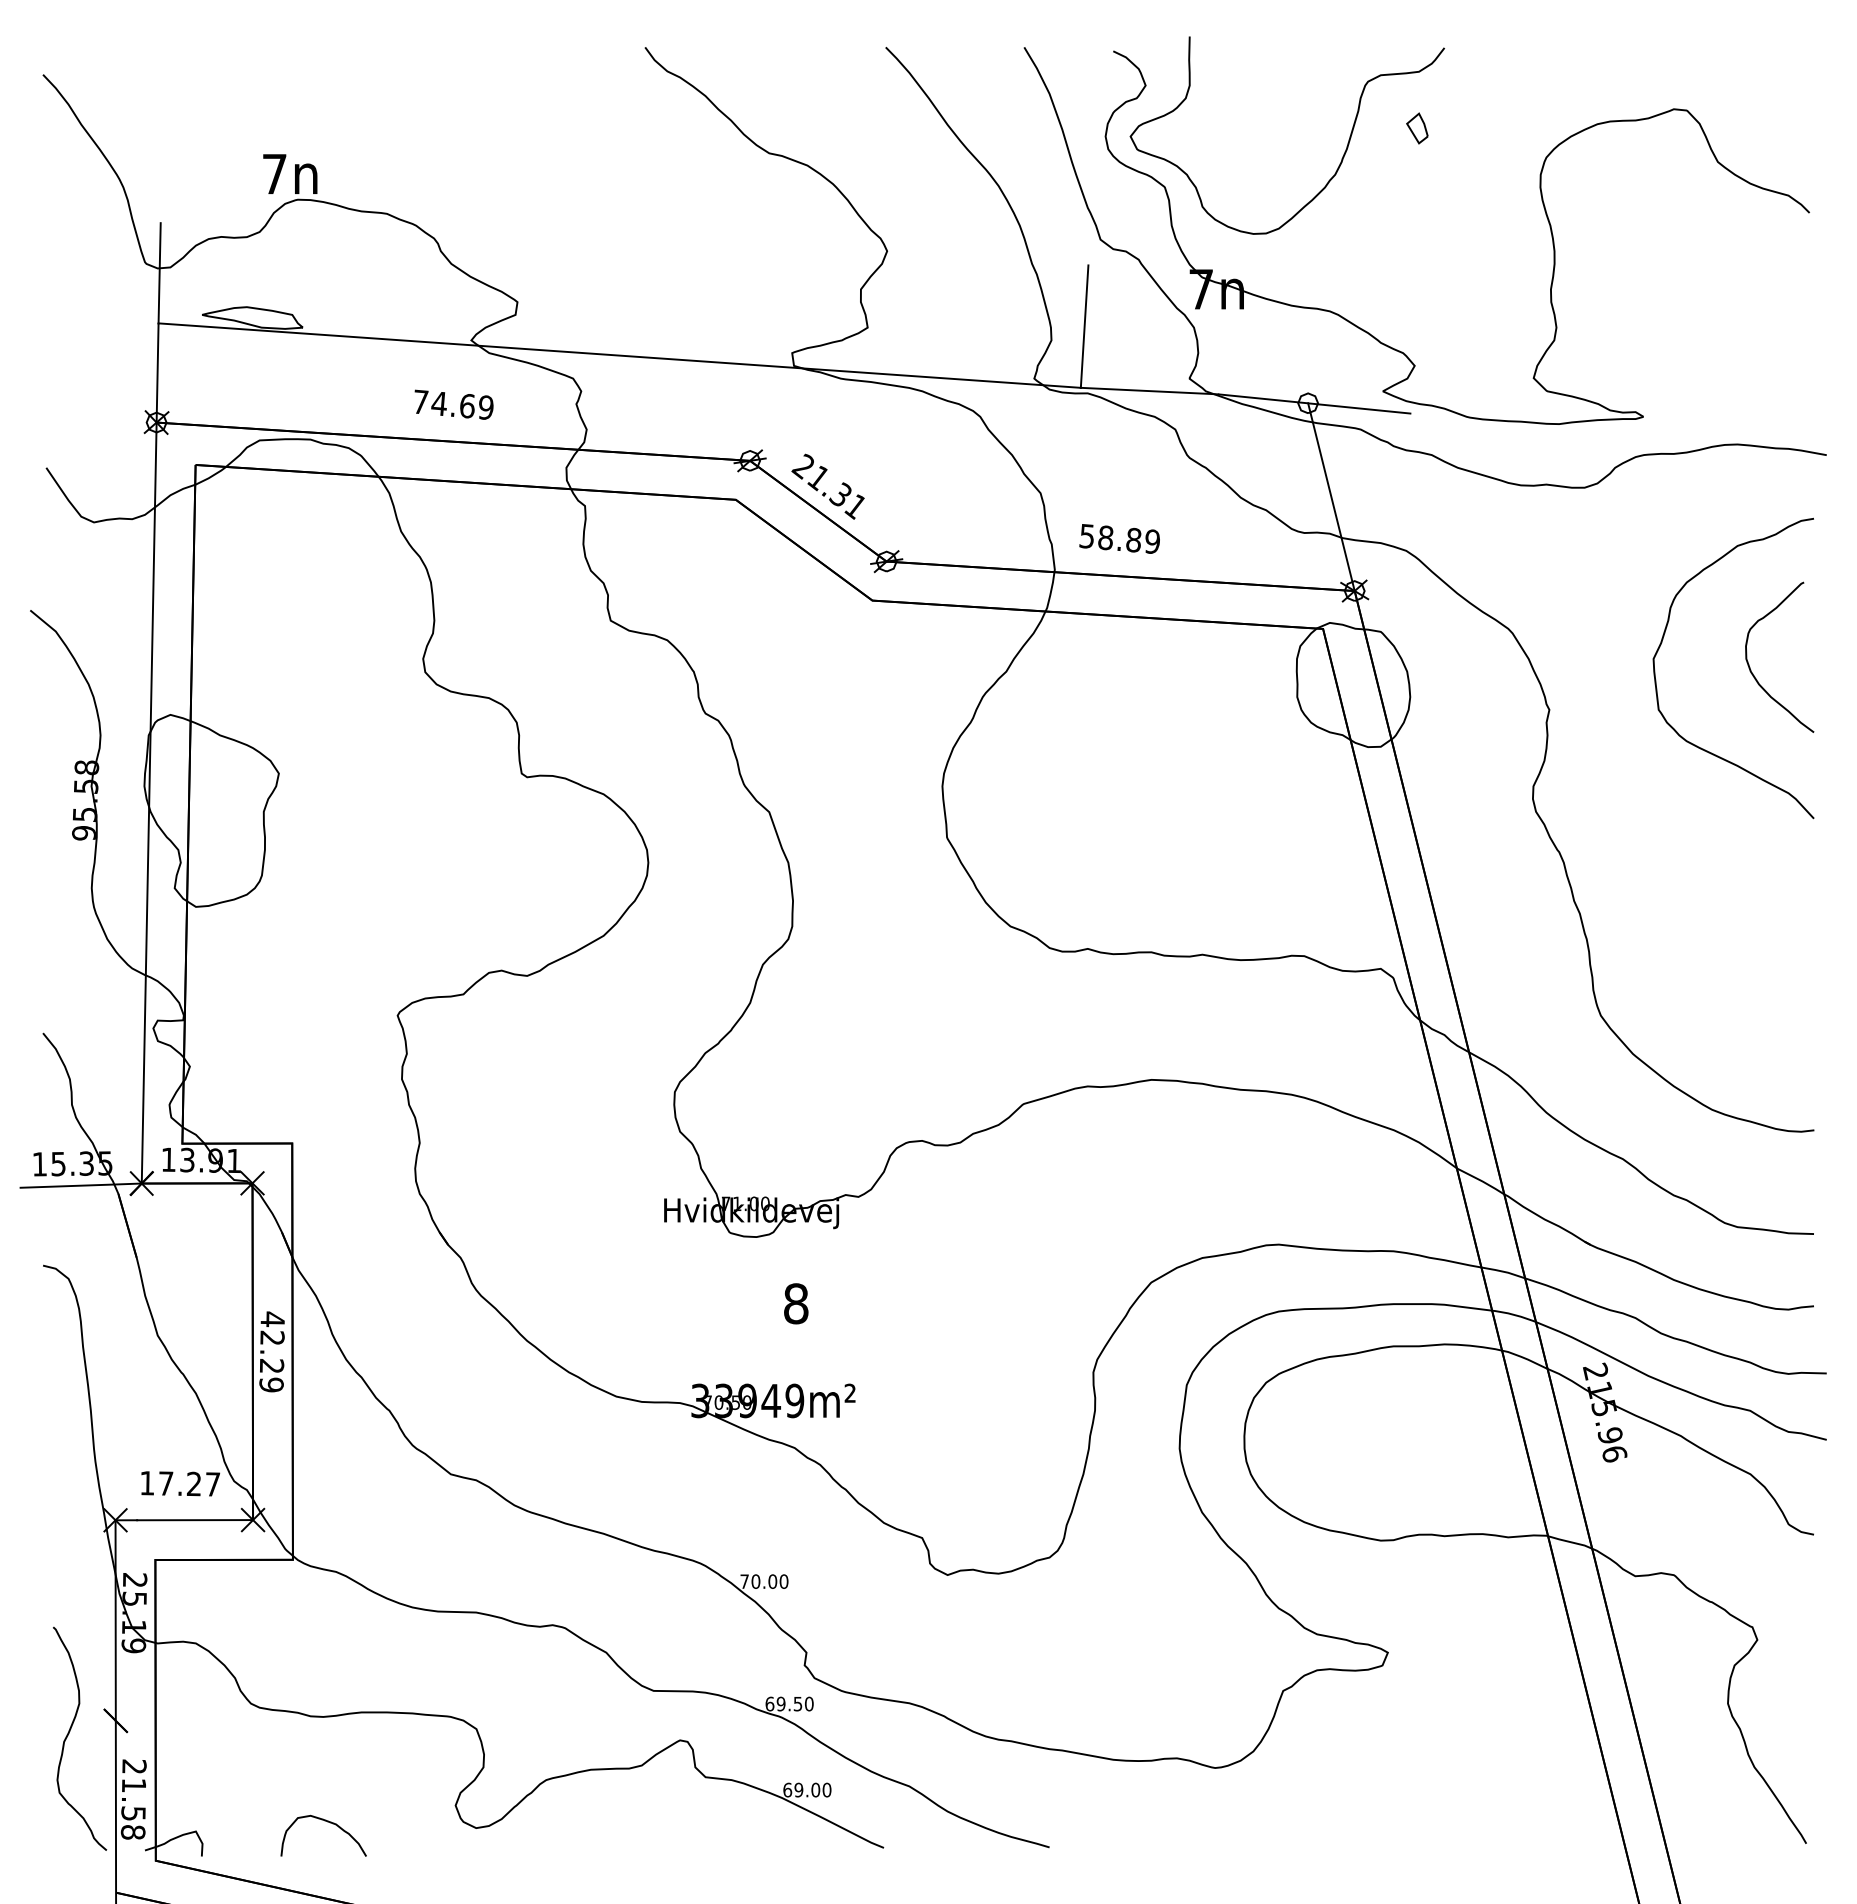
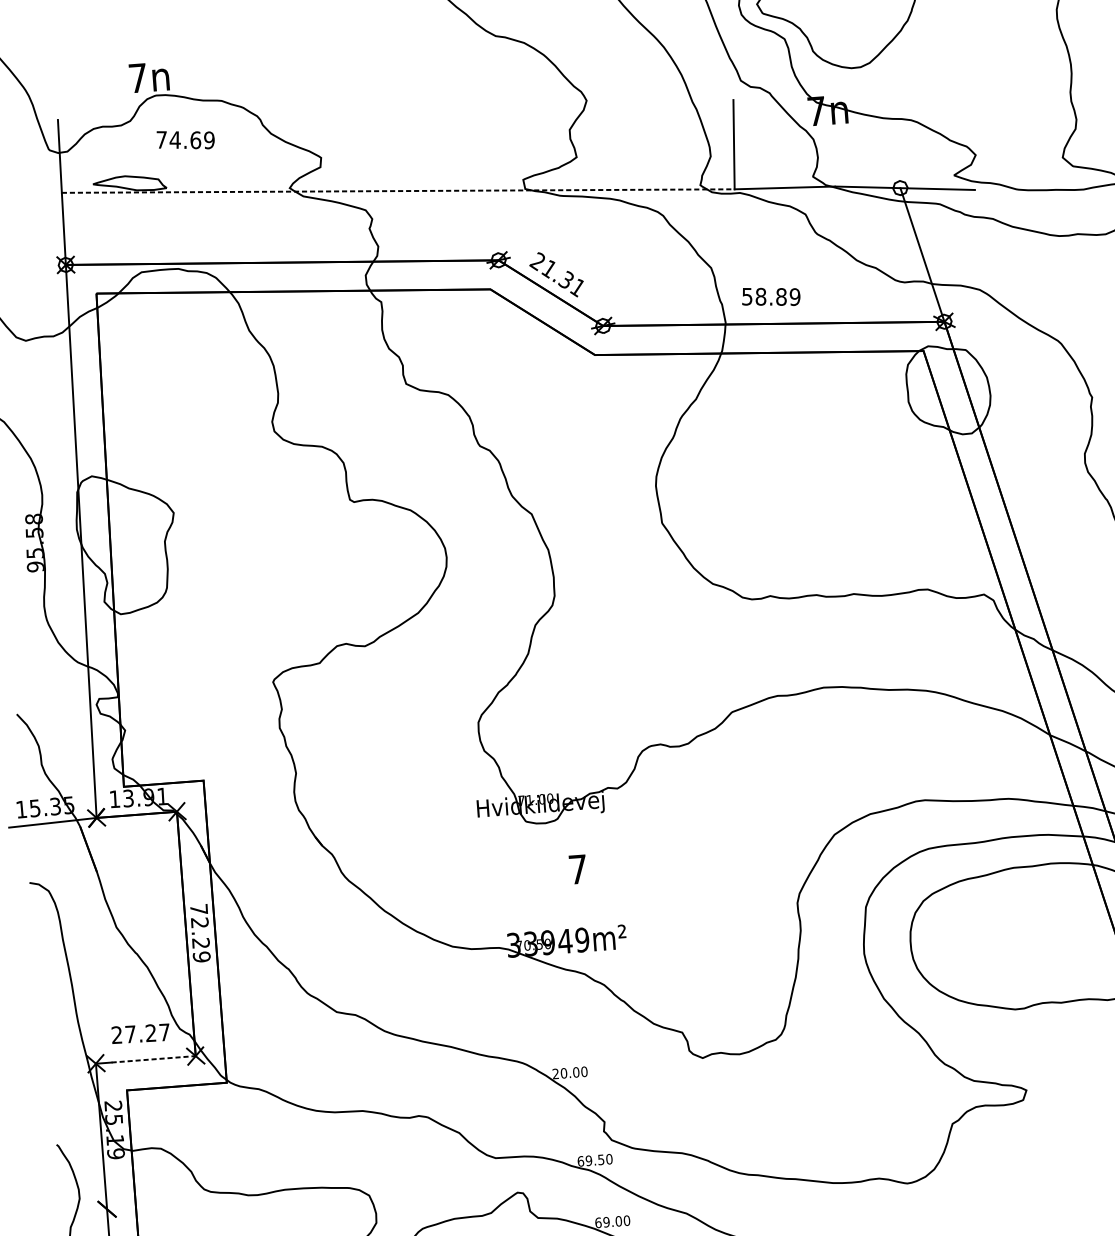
line: (620, 355) -> (398, 190), solid -> dashed
text: (453, 404) -> (185, 139), moved
text: (796, 1303) -> (578, 869), 8 -> 7
text: (272, 1319) -> (198, 909), 42.29 -> 72.29
text: (146, 1482) -> (116, 1034), 17.27 -> 27.27
line: (195, 1520) -> (153, 1059), solid -> dashed
text: (744, 1581) -> (555, 1073), 70.00 -> 20.00

